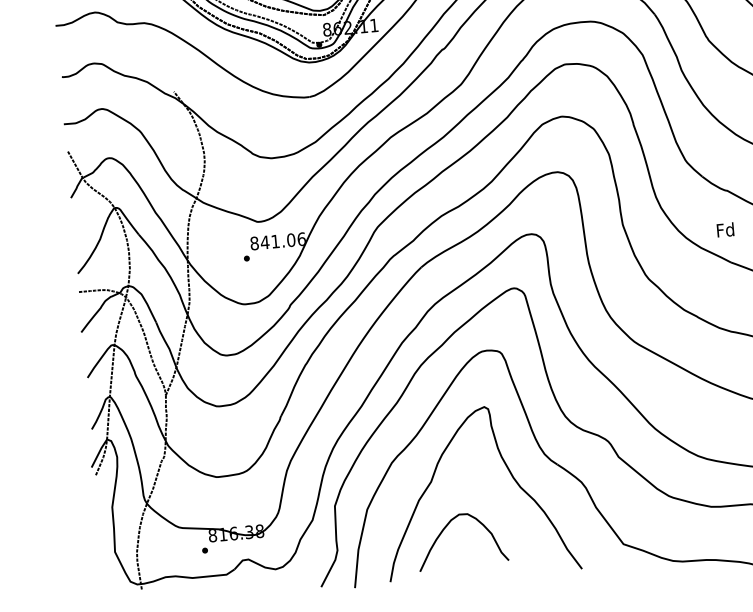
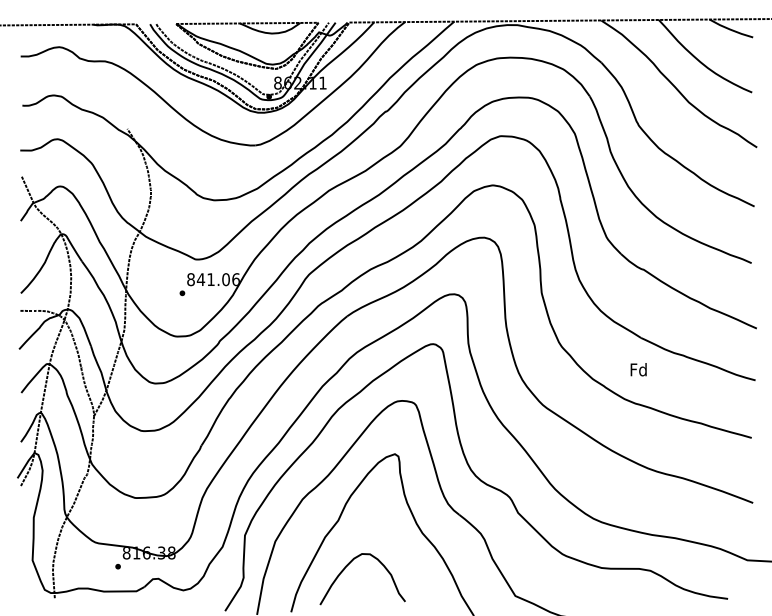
text: (725, 229) -> (638, 369), moved

